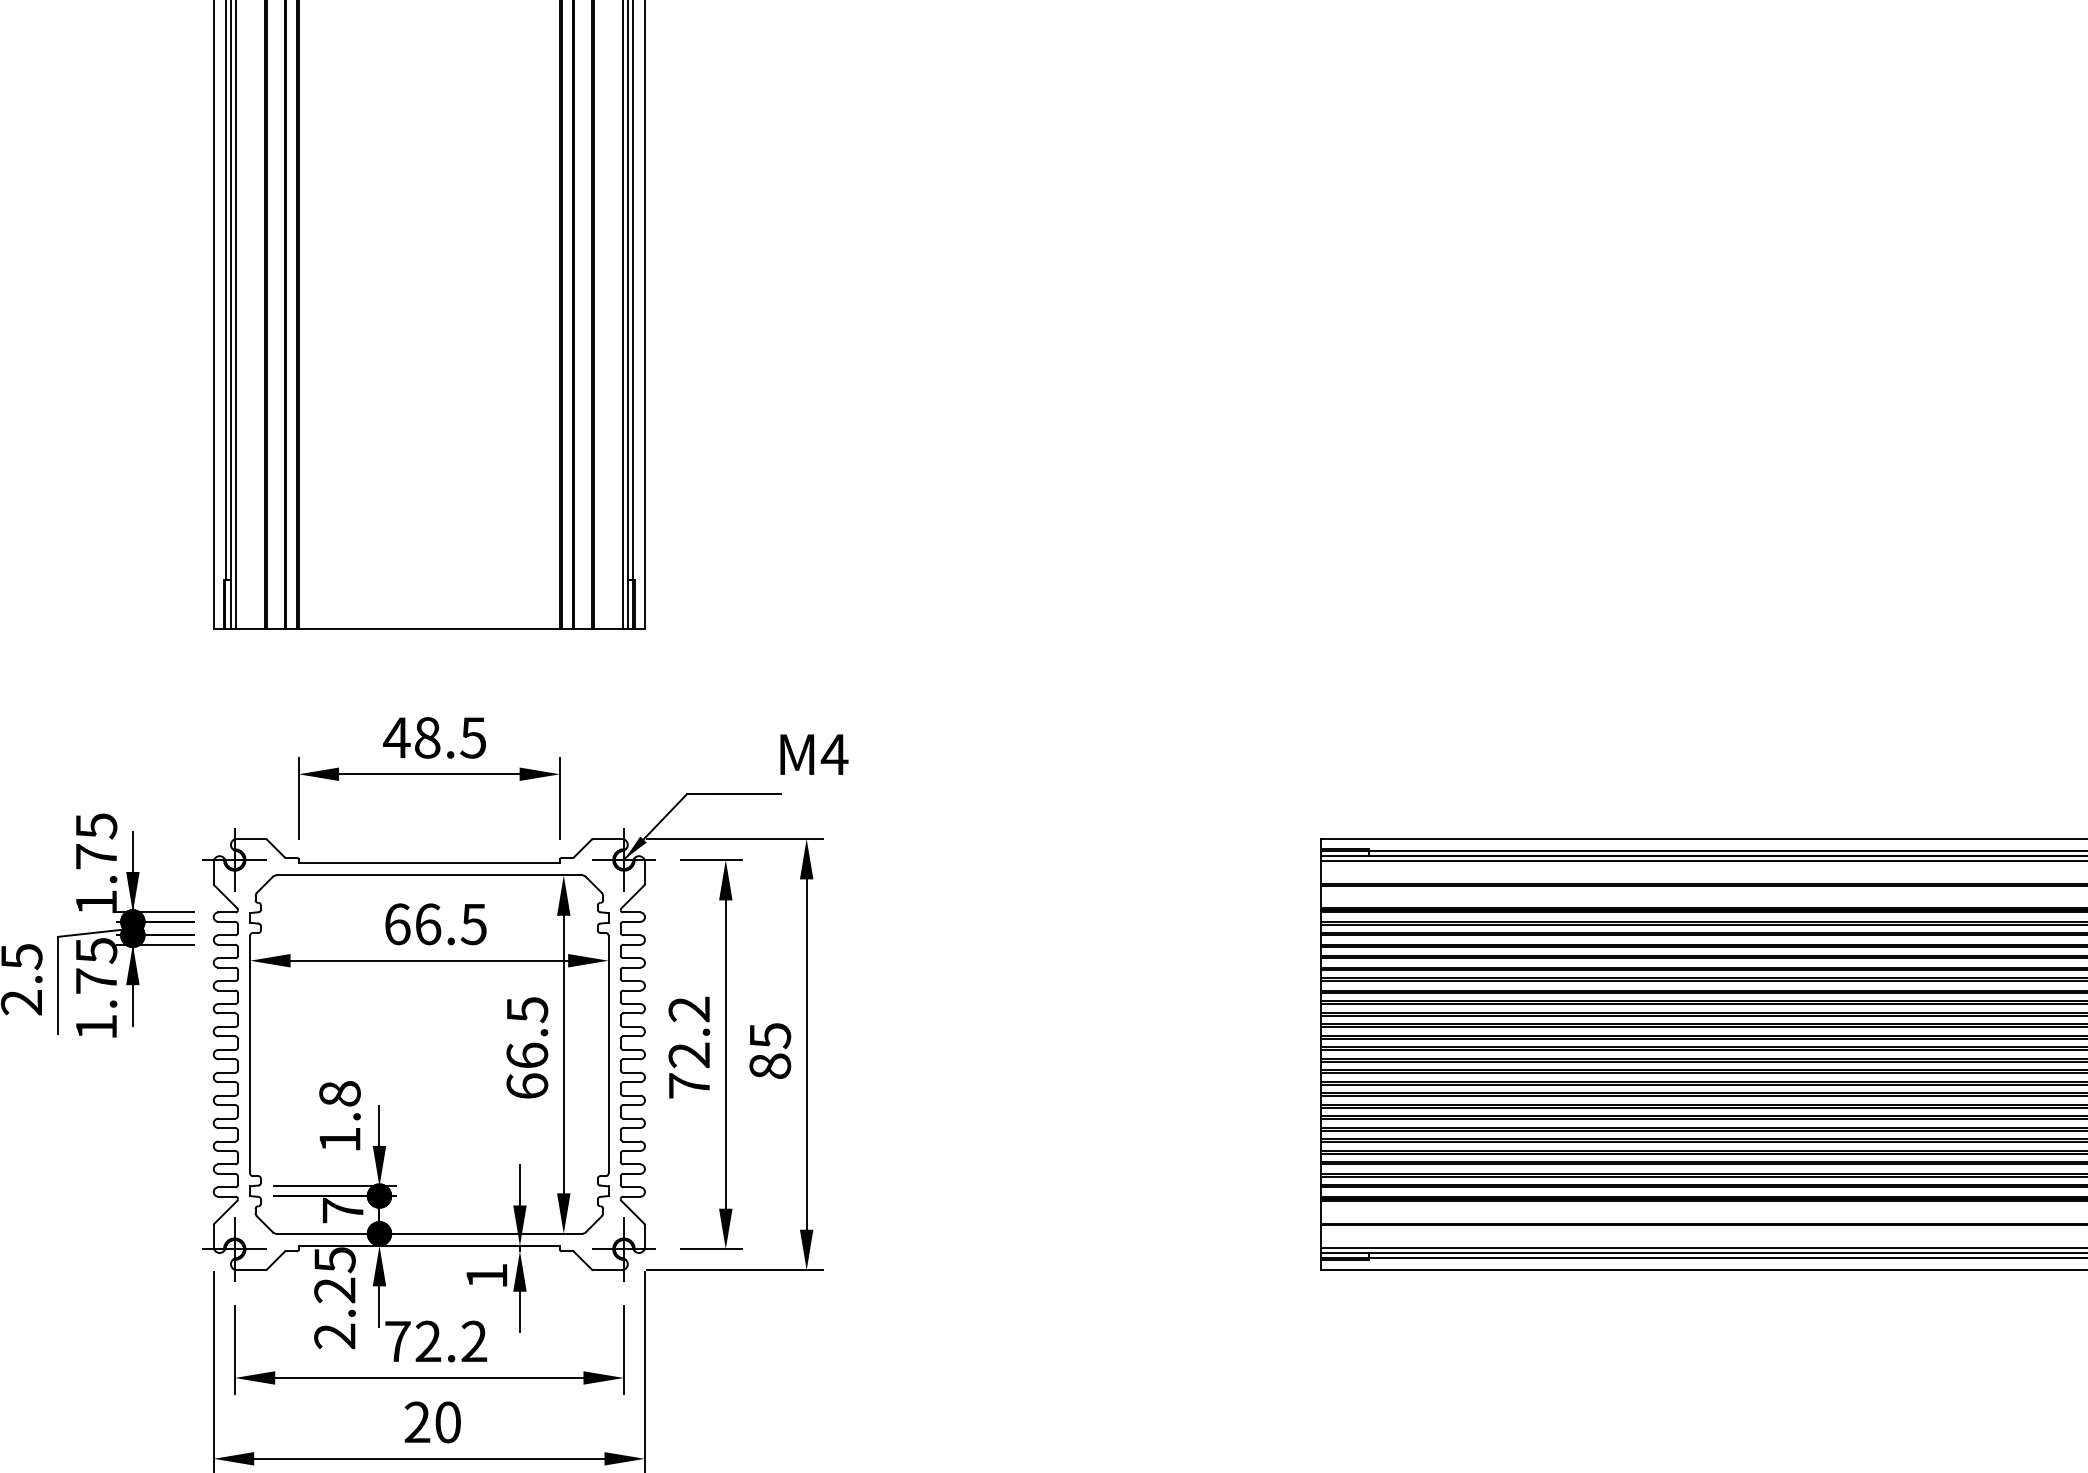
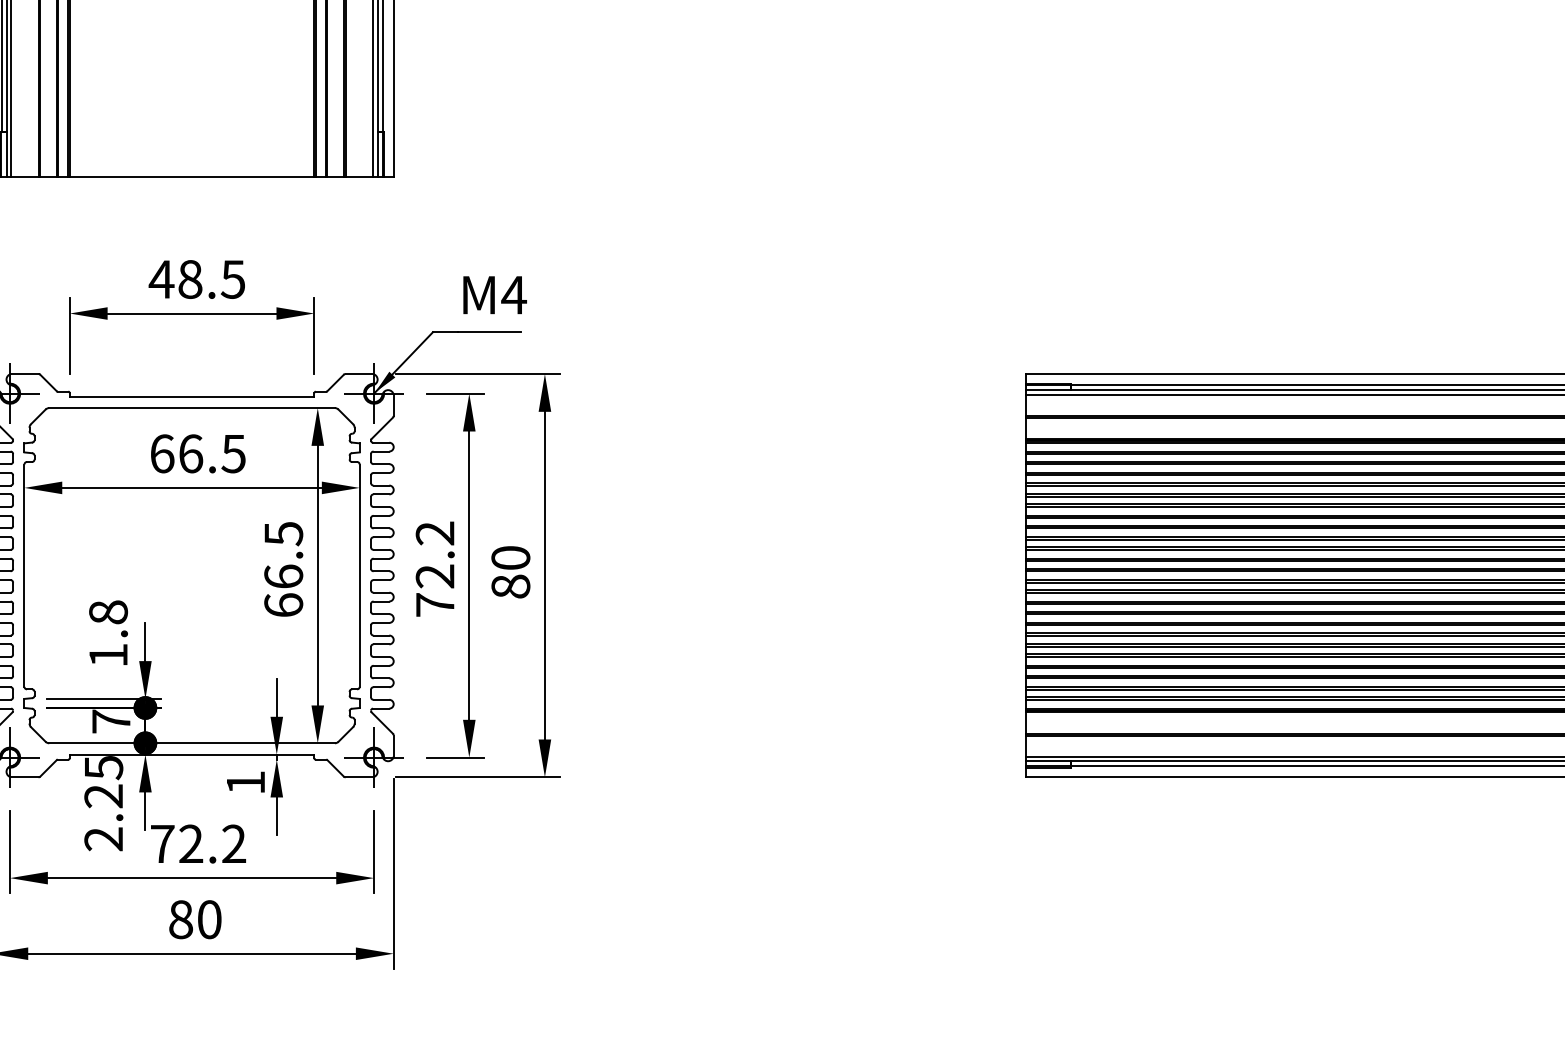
text: (814, 754) -> (495, 295), moved
text: (770, 1036) -> (511, 558), 85 -> 80
text: (417, 1422) -> (180, 919), 20 -> 80

